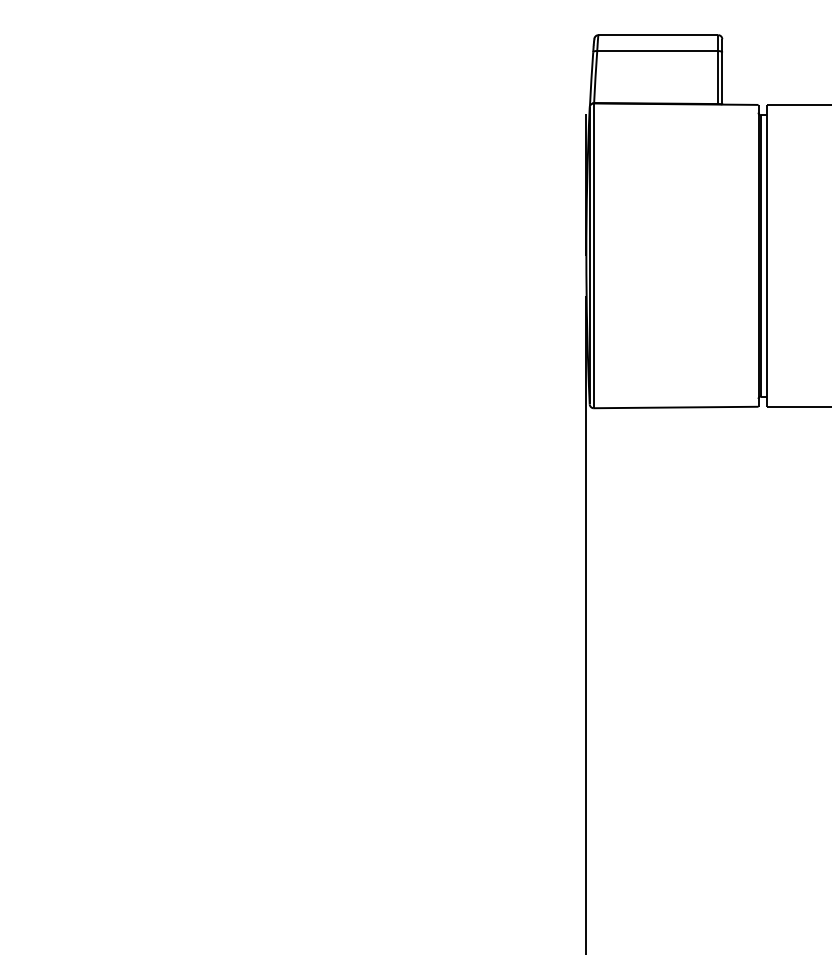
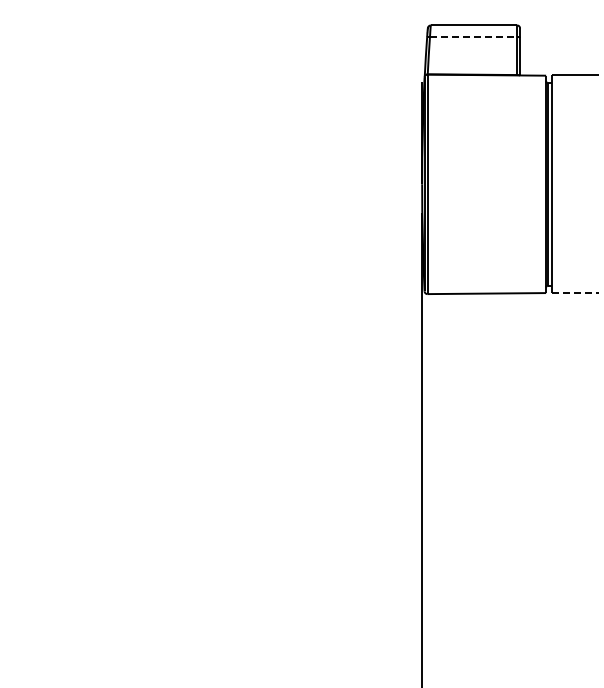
line: (657, 50) -> (473, 36), solid -> dashed
line: (800, 407) -> (576, 293), solid -> dashed

